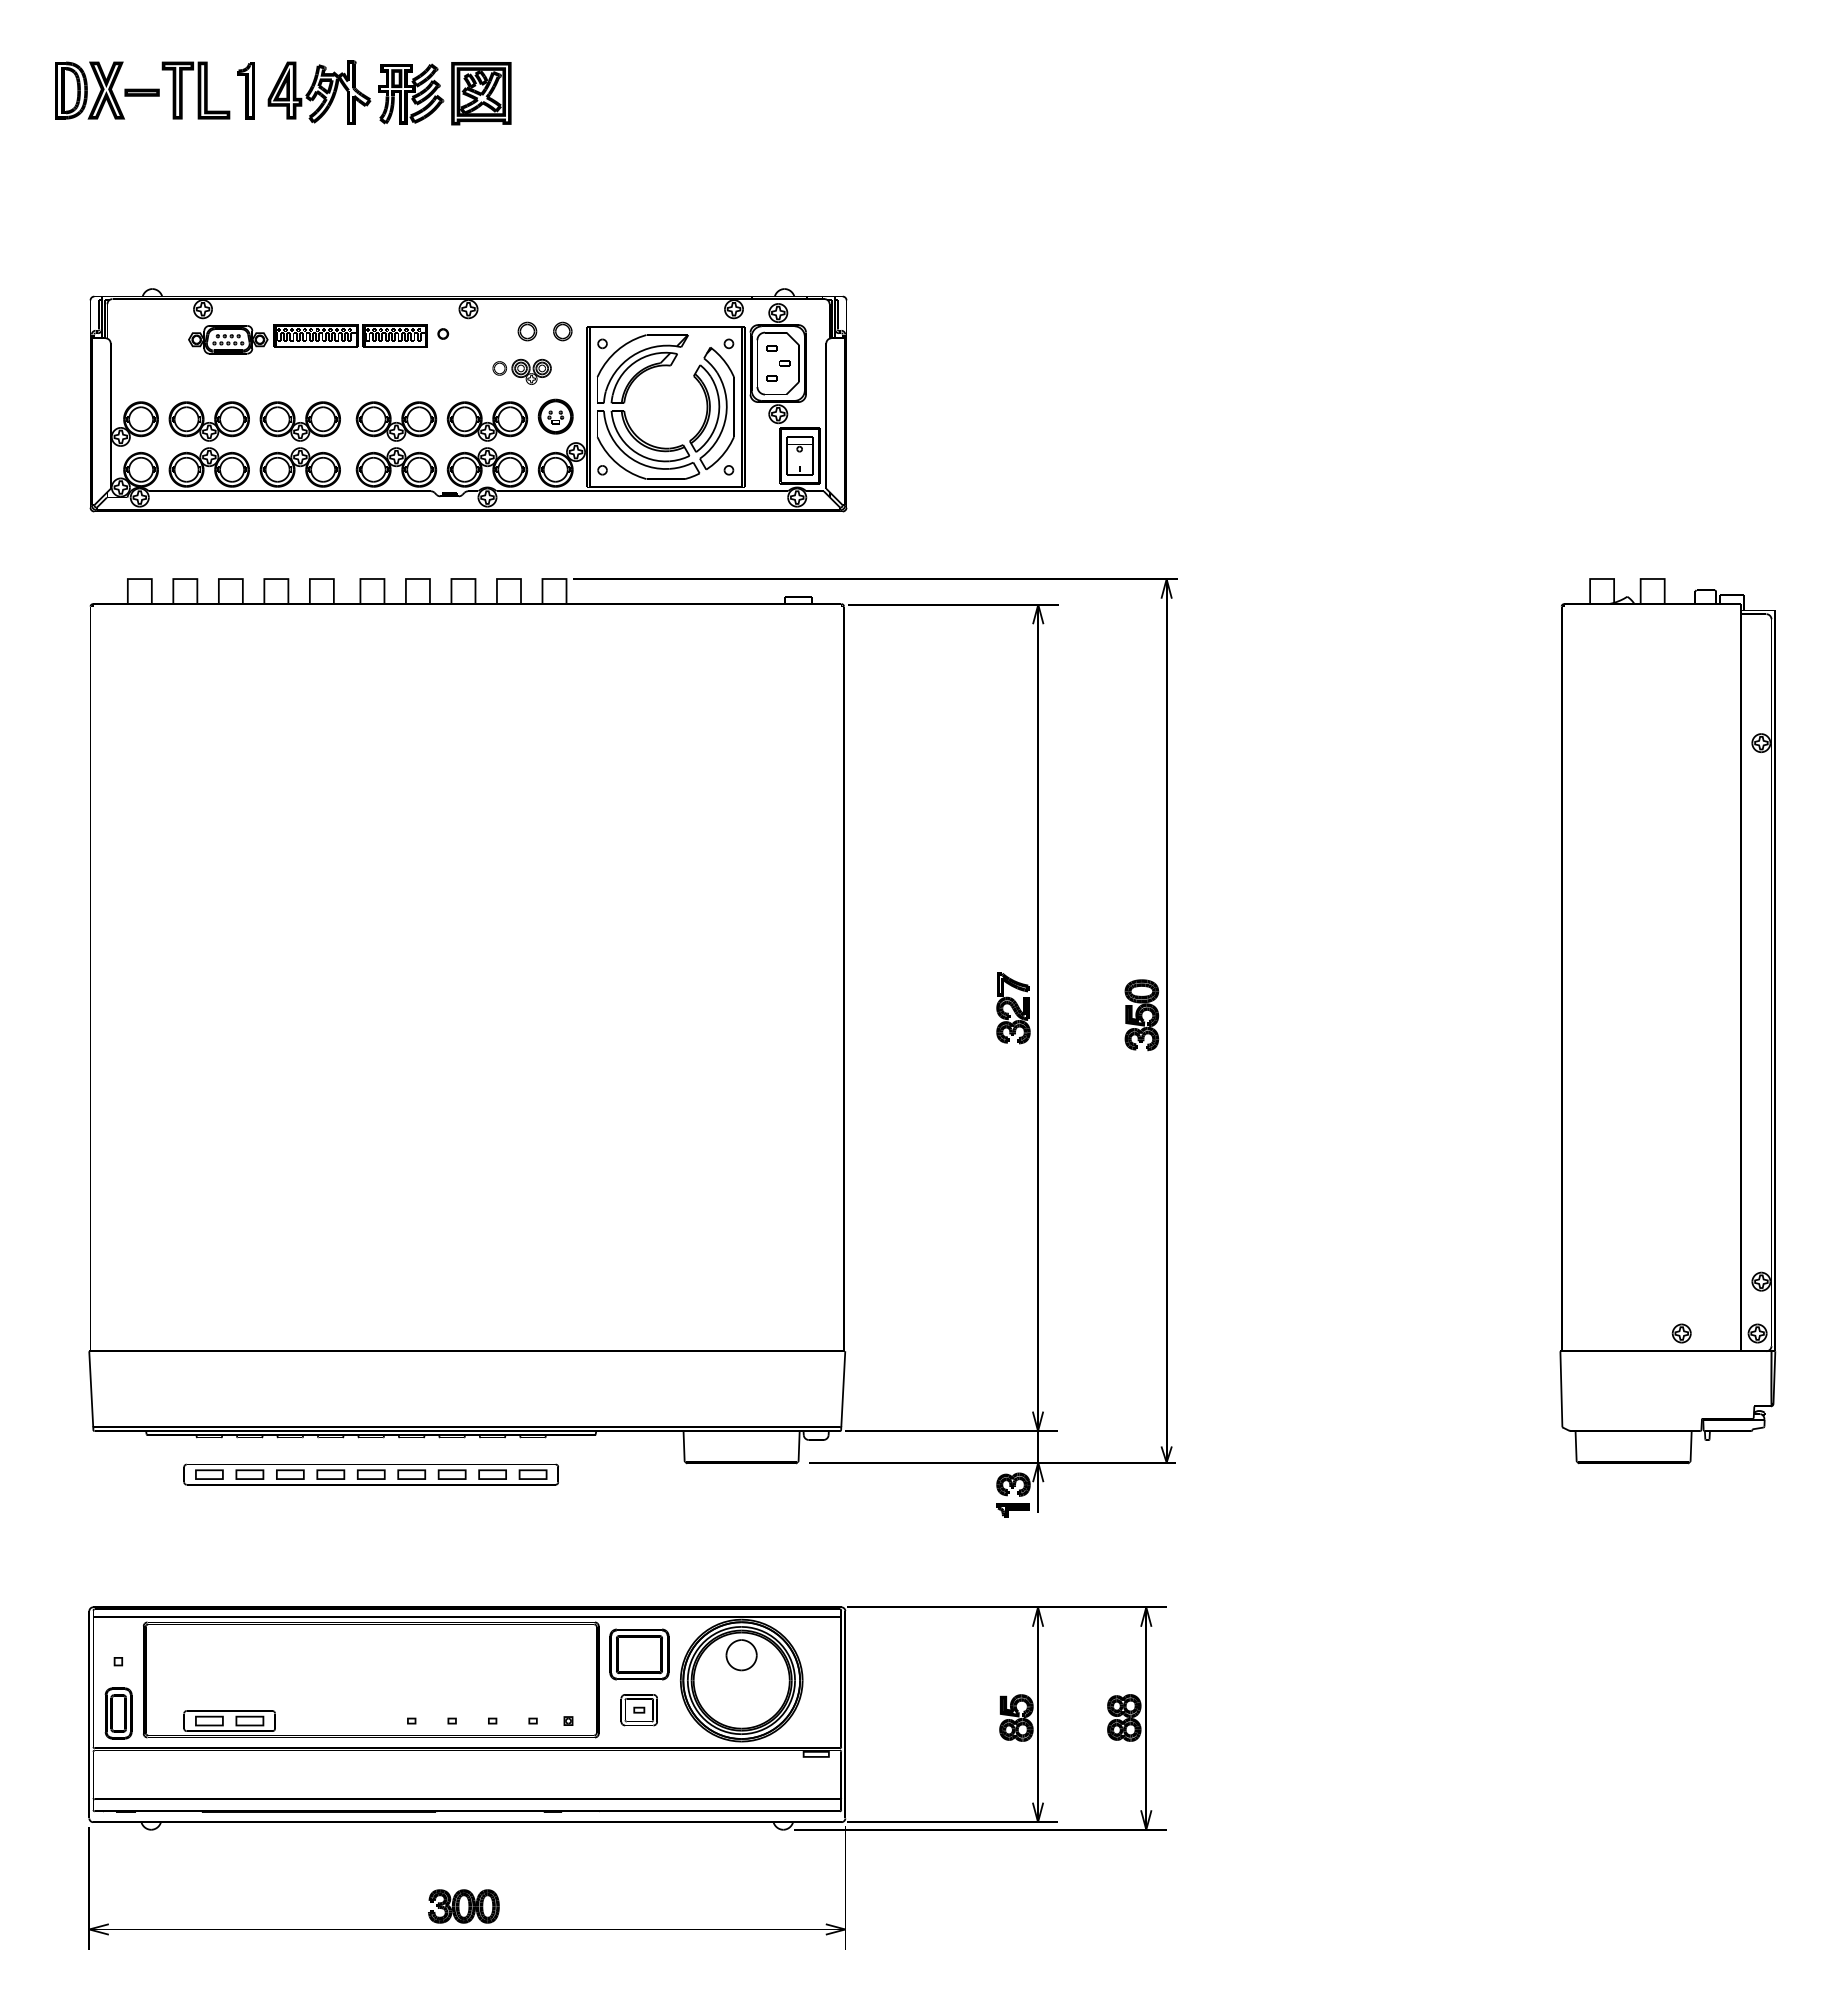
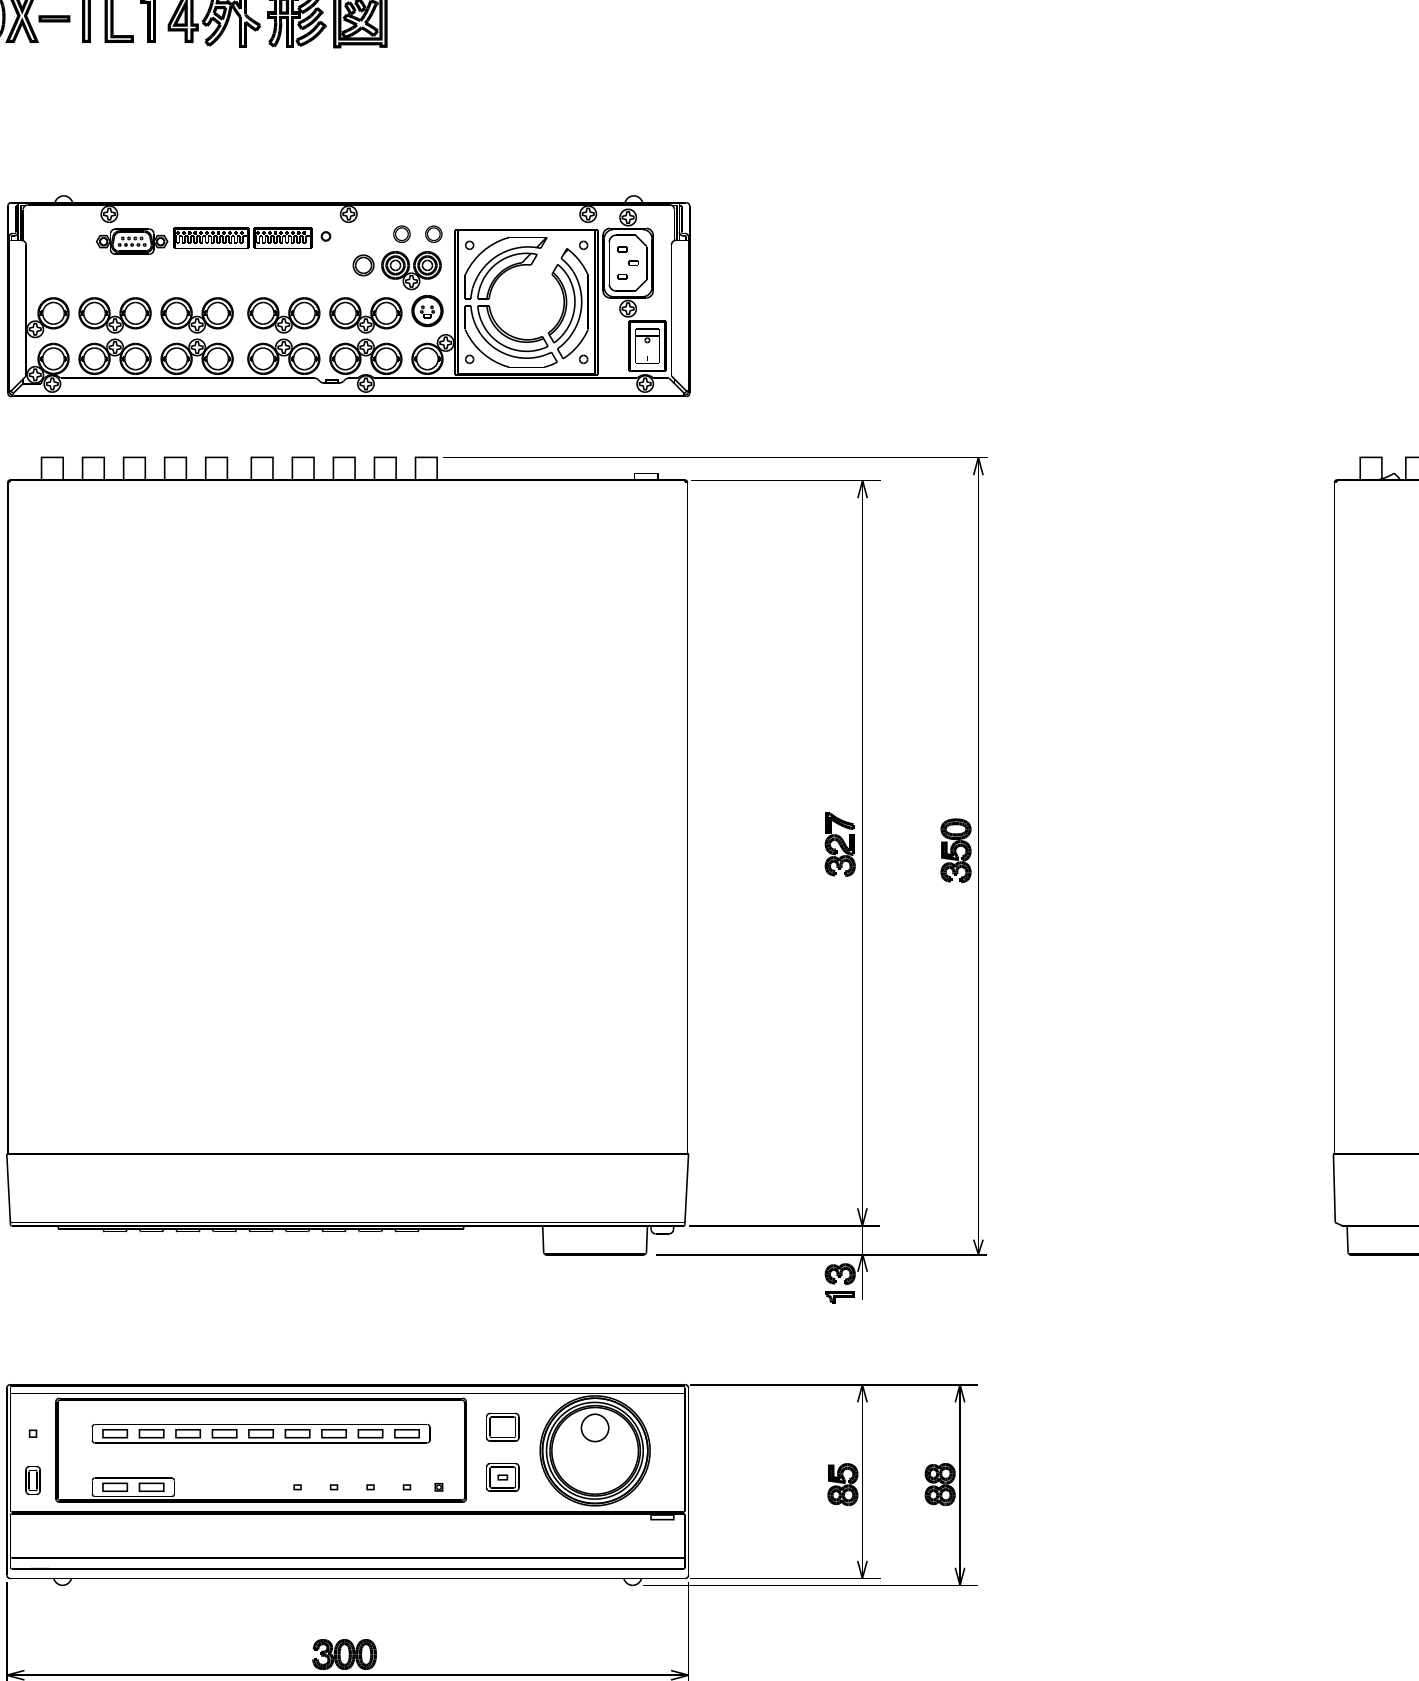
part: (521, 371) -> (396, 270), size x1.67
part: (370, 1474) -> (260, 1433), moved
part: (638, 1654) -> (502, 1427), size x0.62
part: (117, 1713) -> (32, 1480), size x0.62

